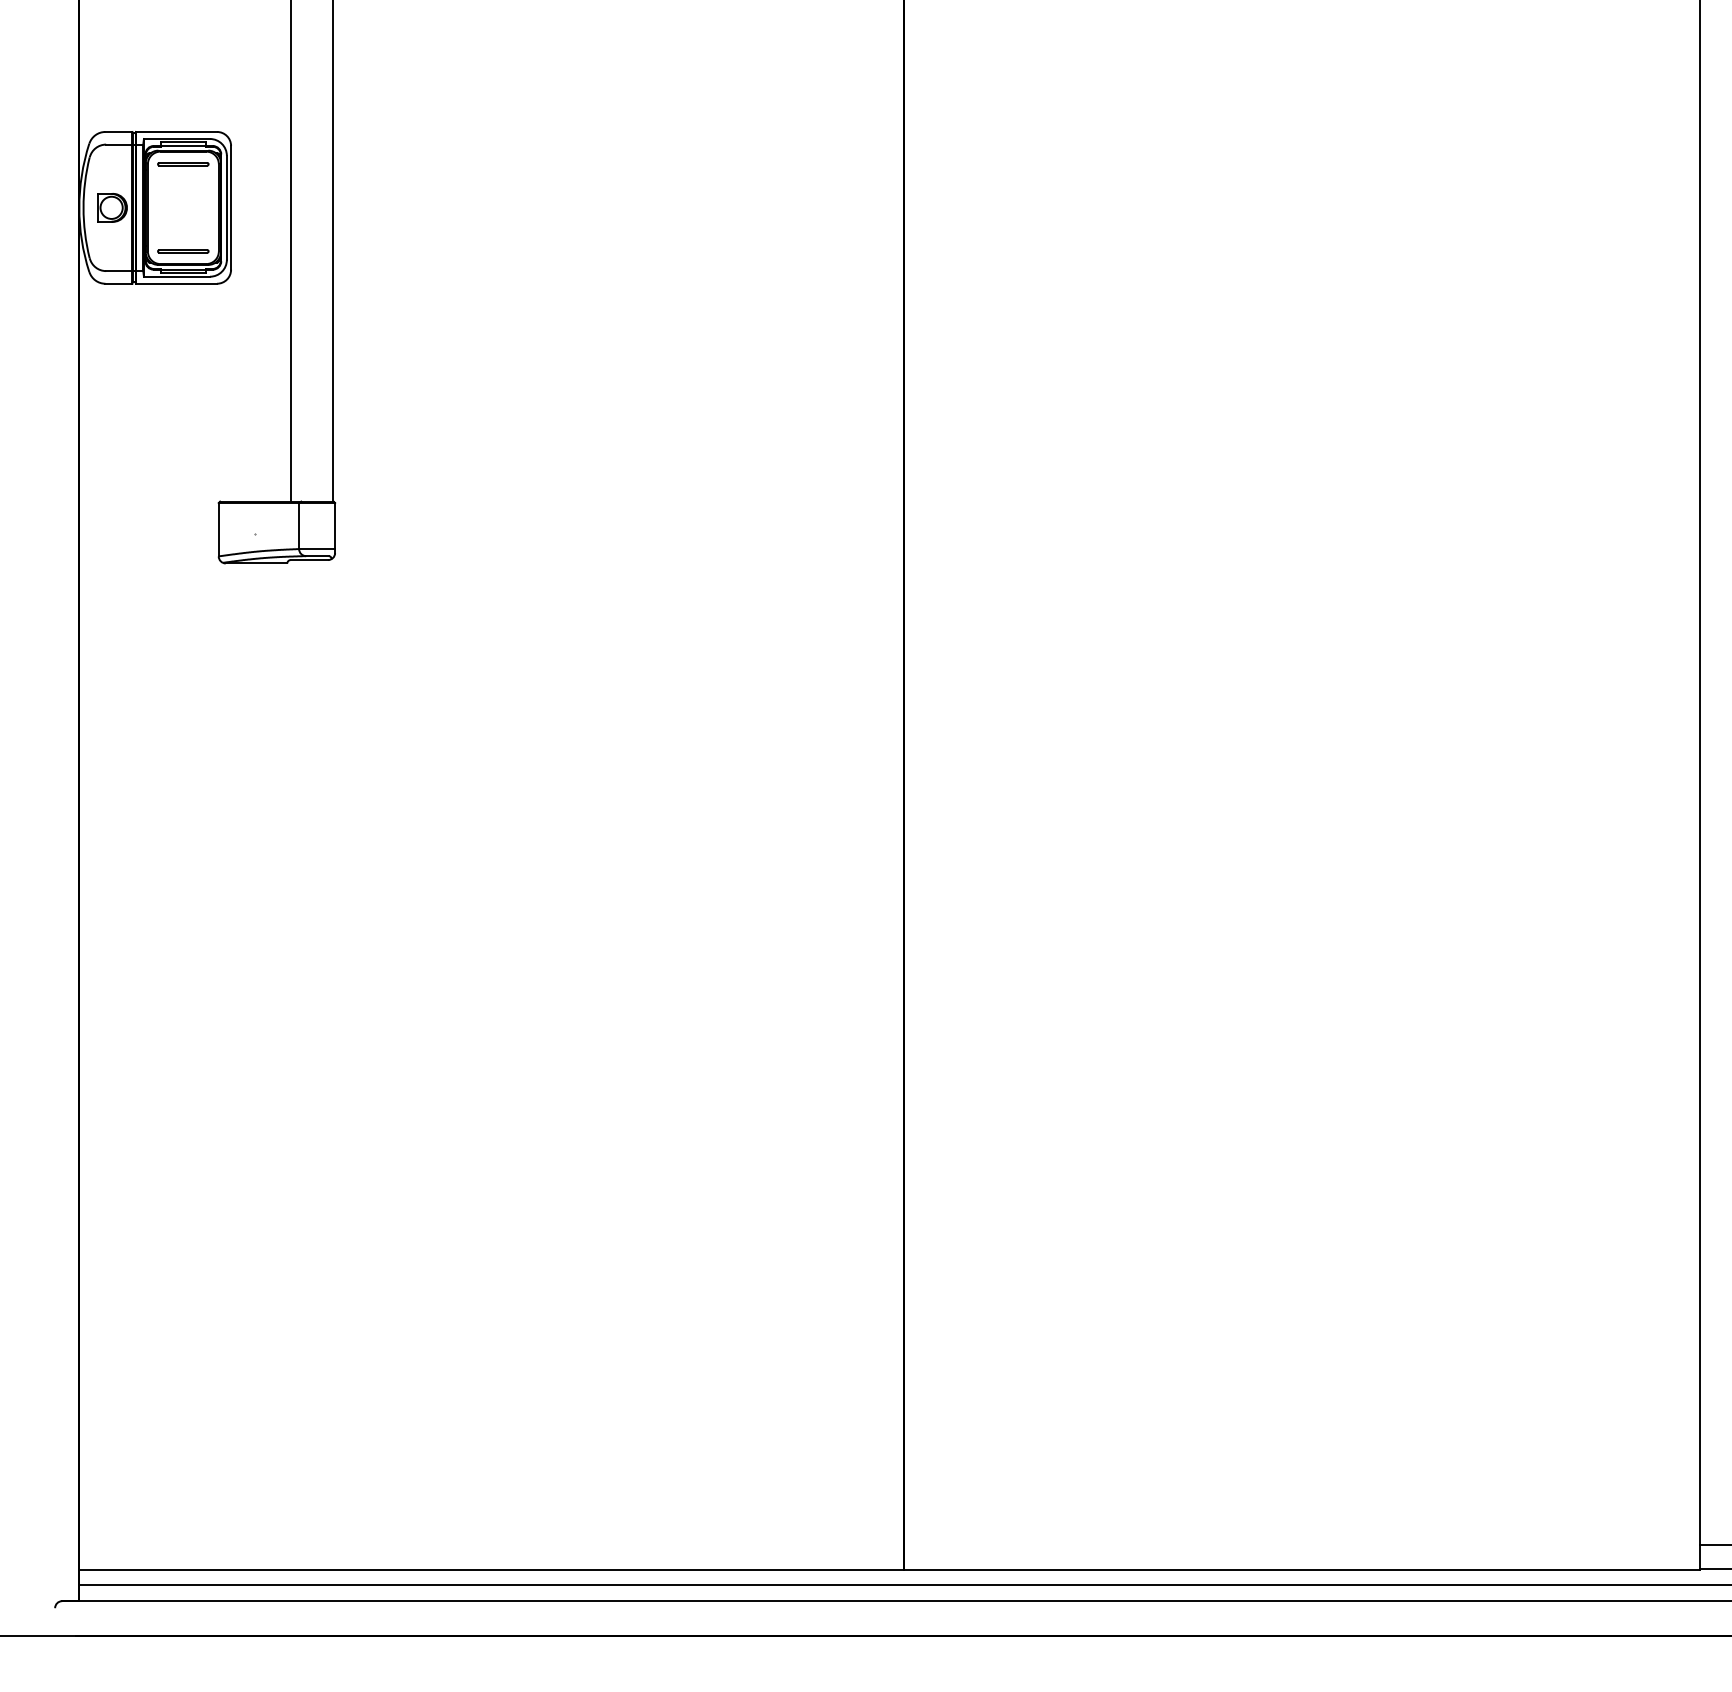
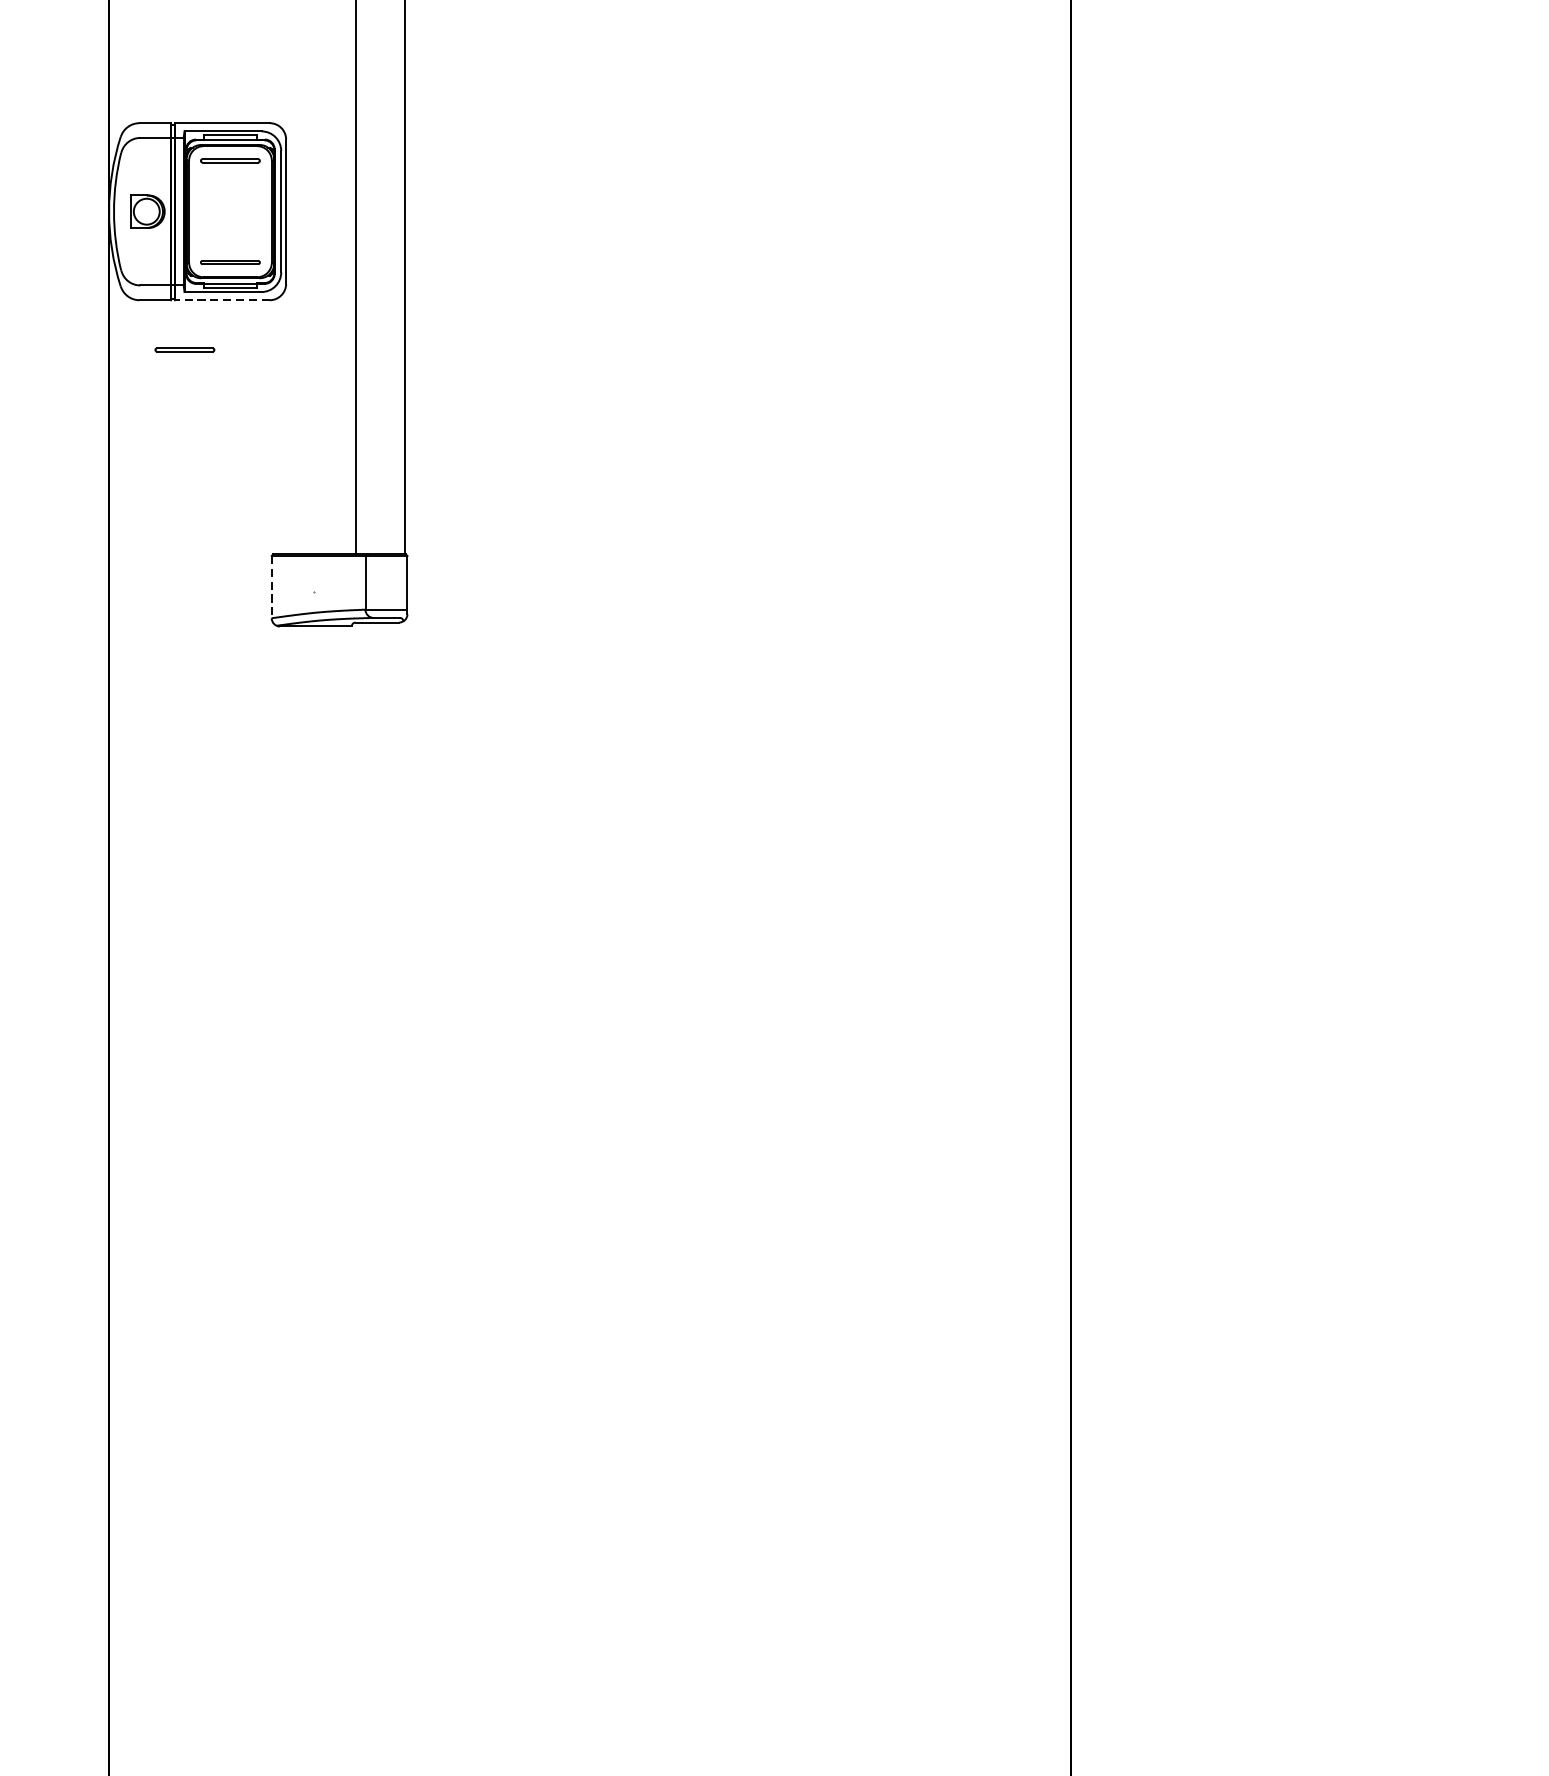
line: (176, 283) -> (222, 299), solid -> dashed
line: (144, 325) -> (185, 348), added
line: (218, 529) -> (271, 586), solid -> dashed

